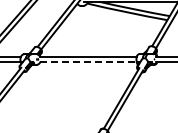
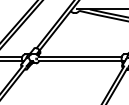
line: (89, 61) -> (81, 60), dashed -> solid

